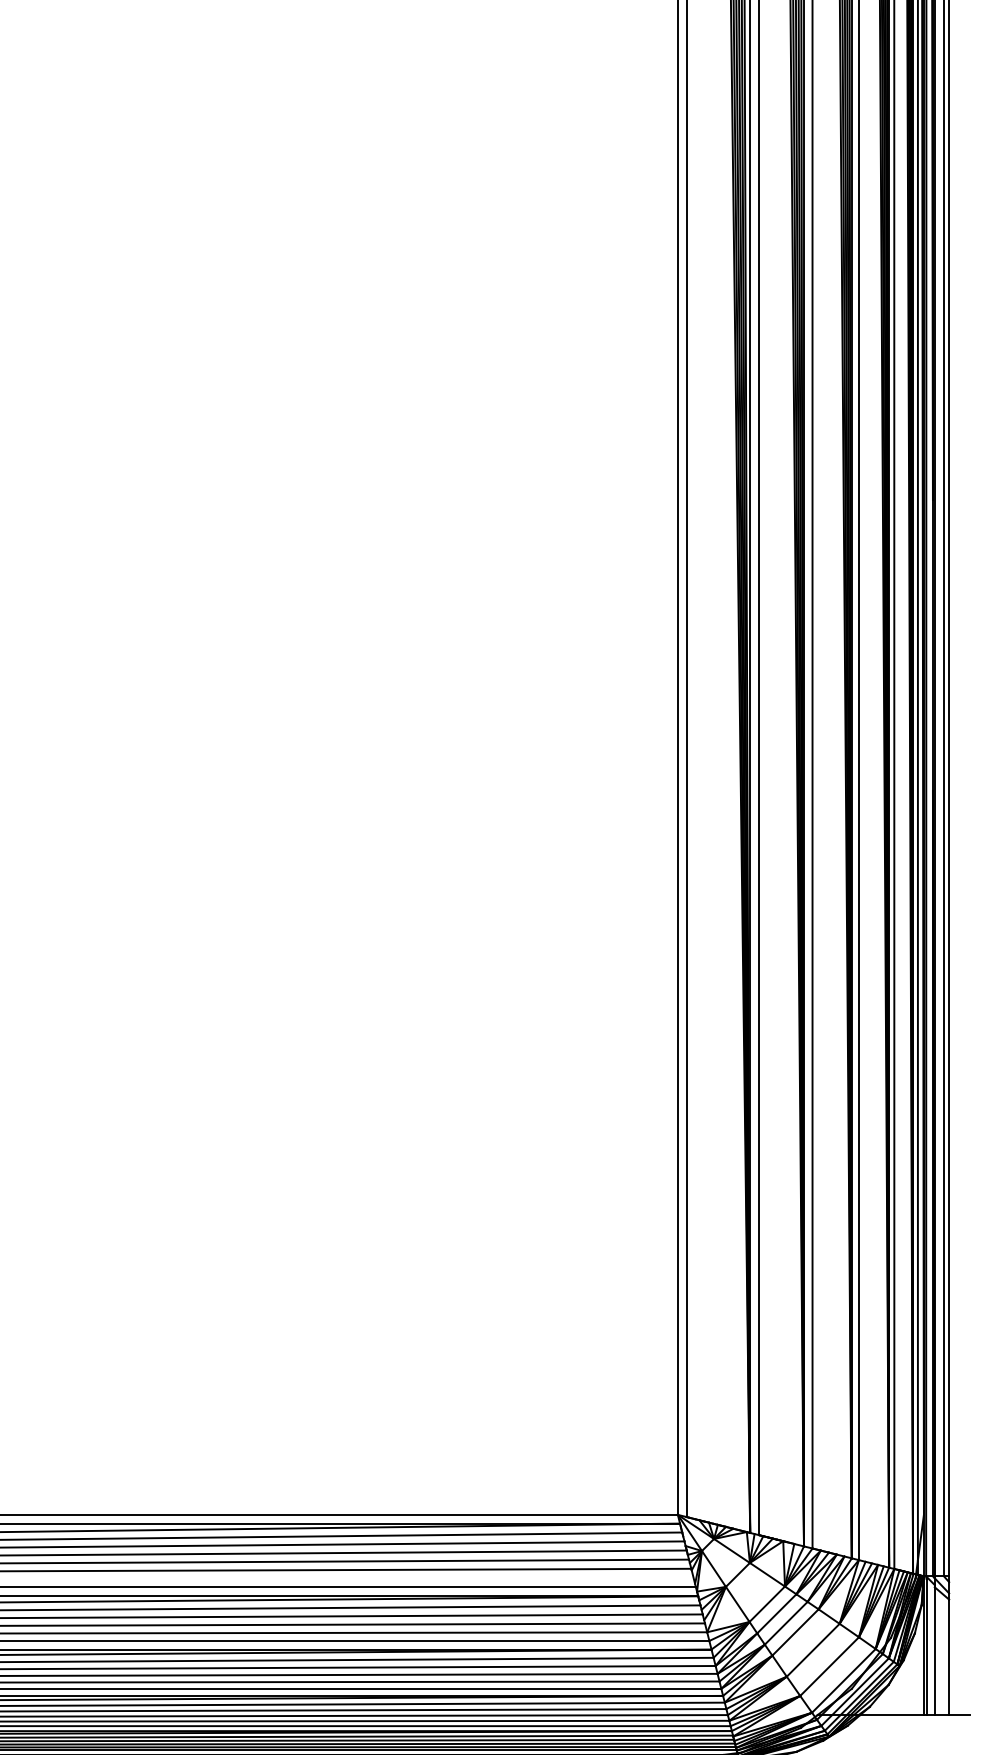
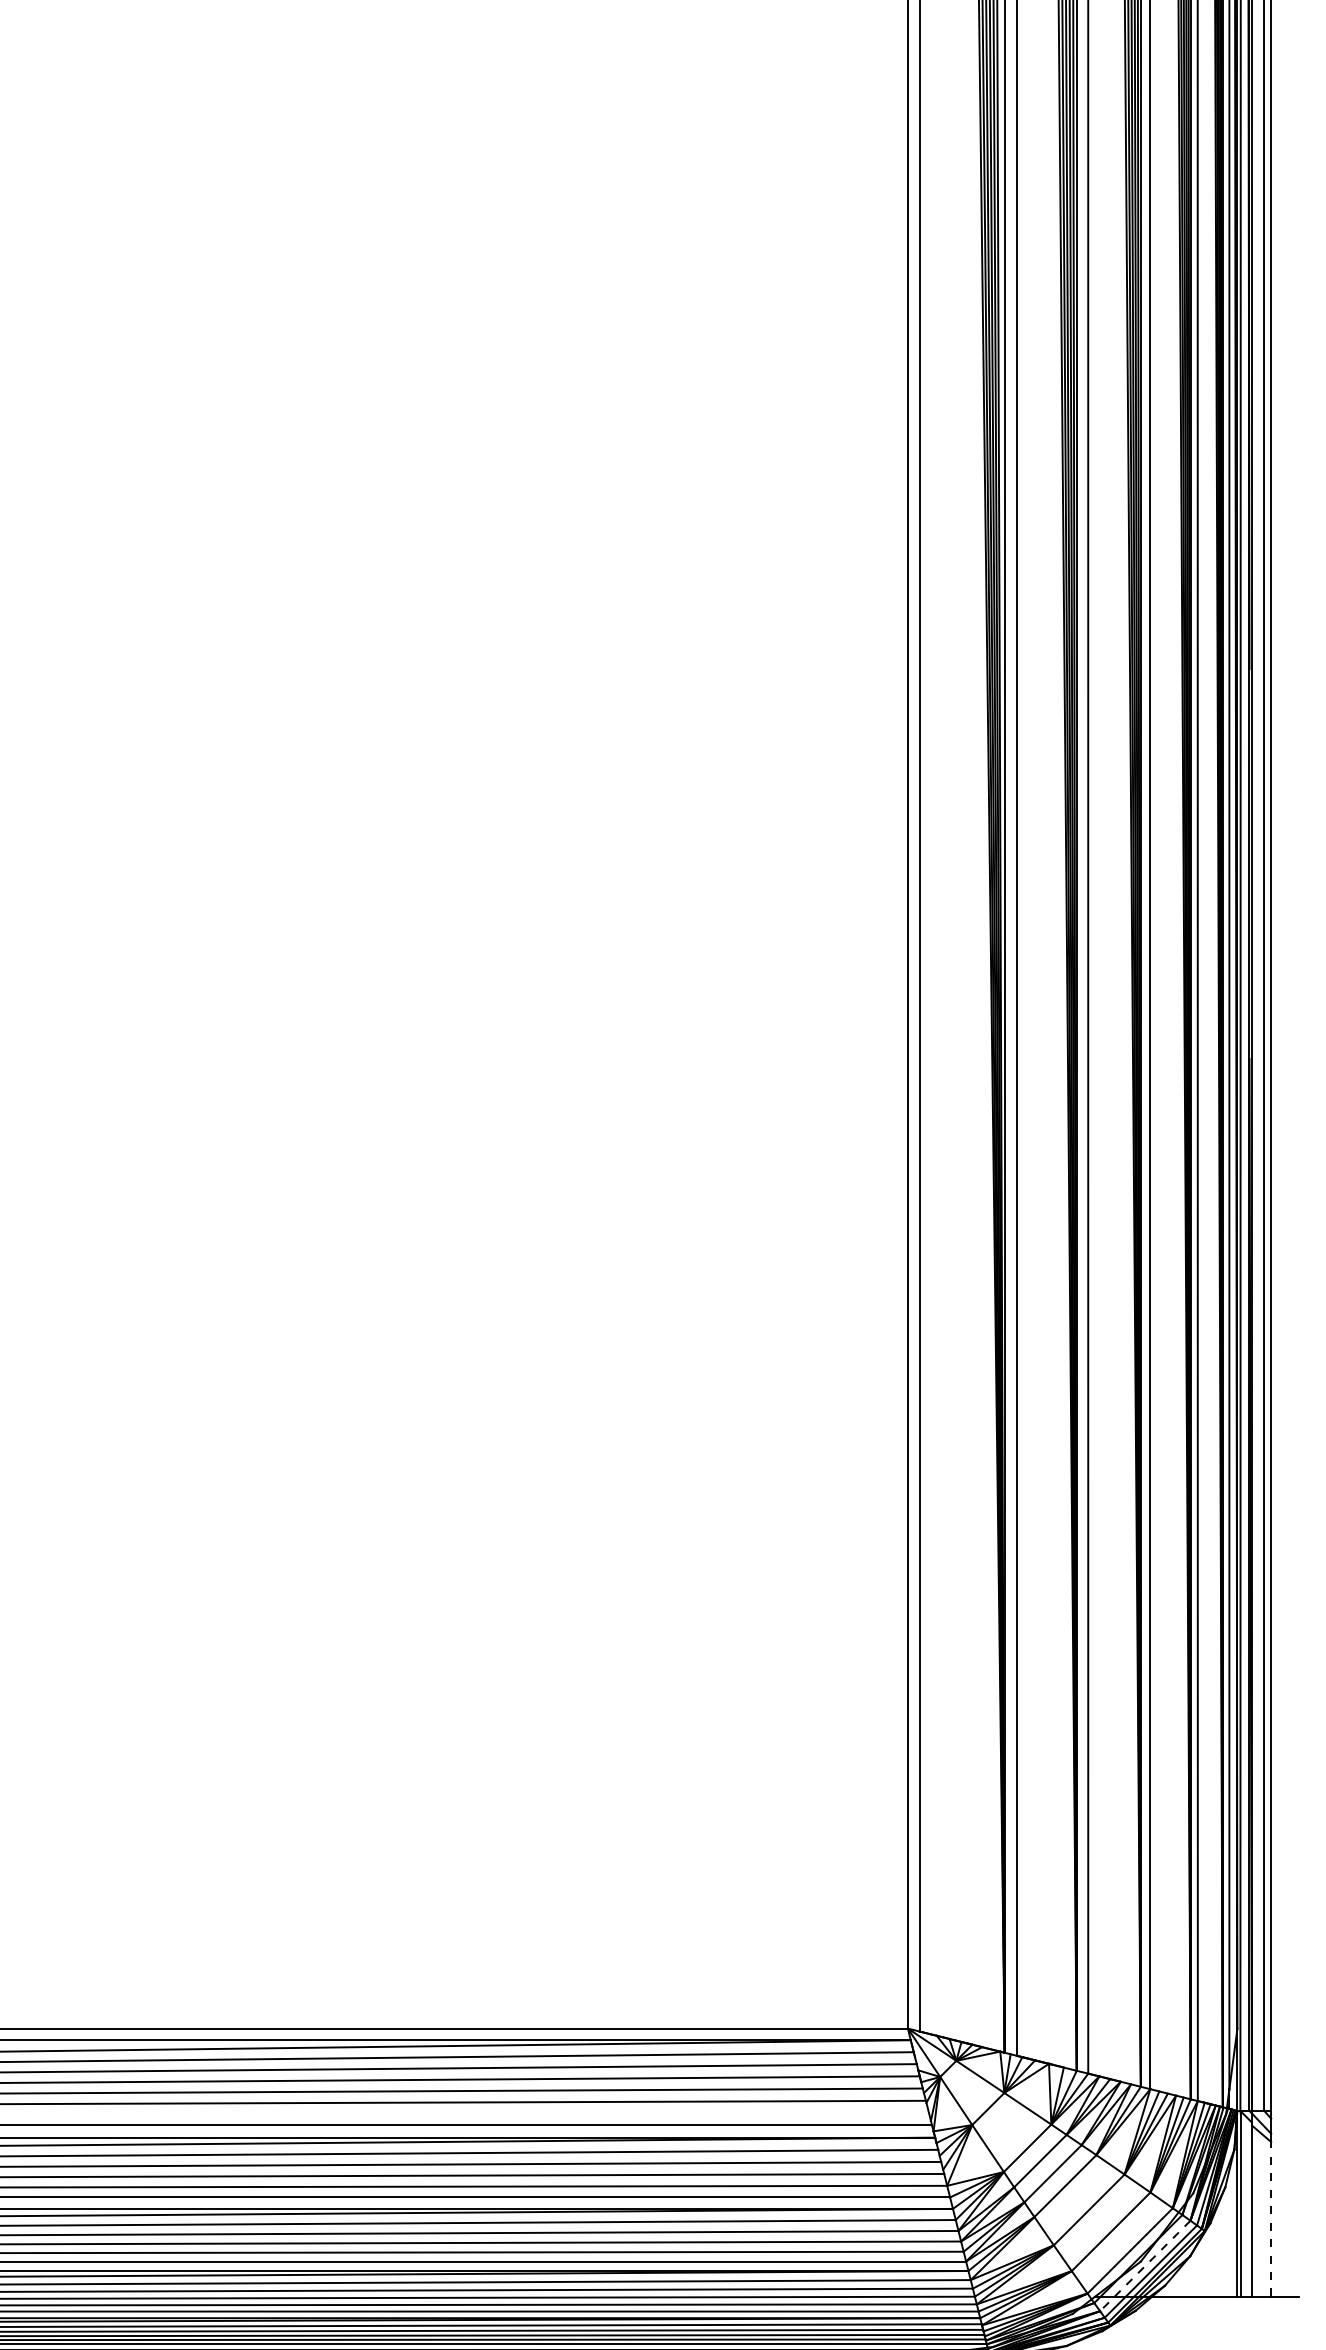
line: (949, 1656) -> (1271, 2218), solid -> dashed
line: (855, 1691) -> (1145, 2265), solid -> dashed

